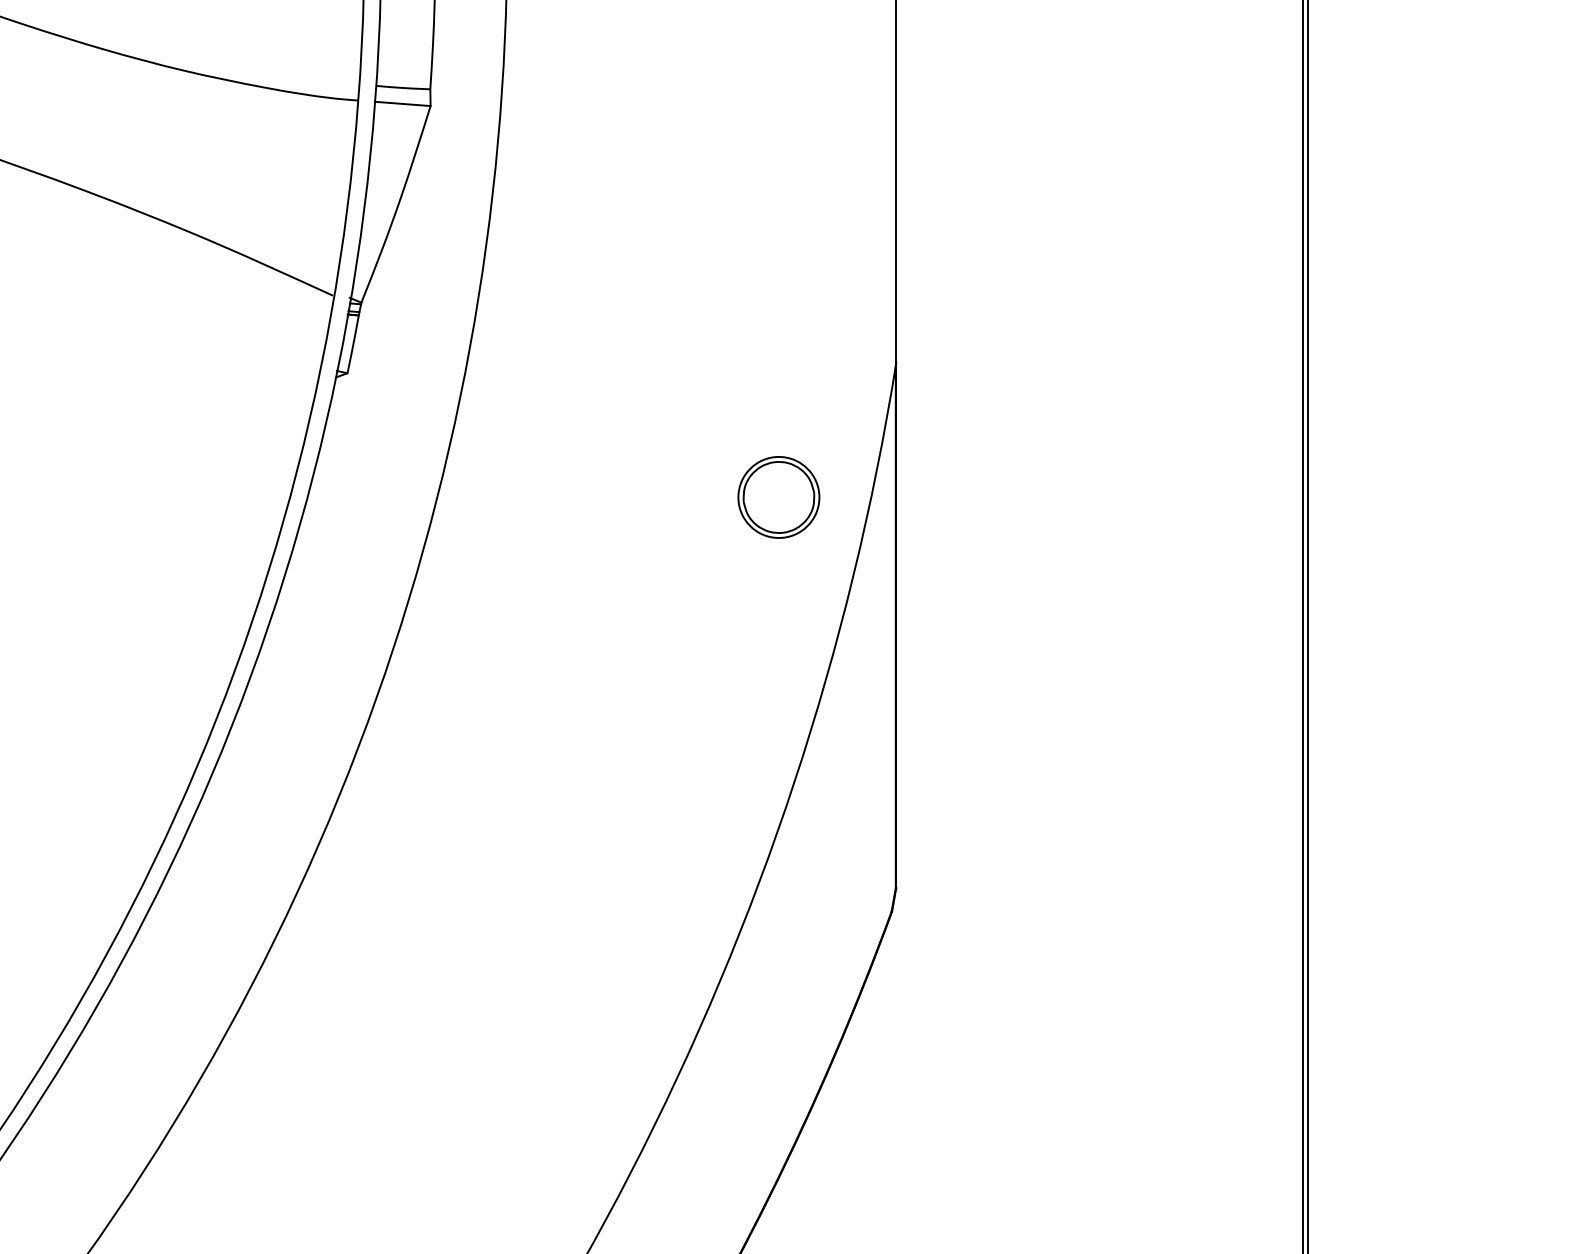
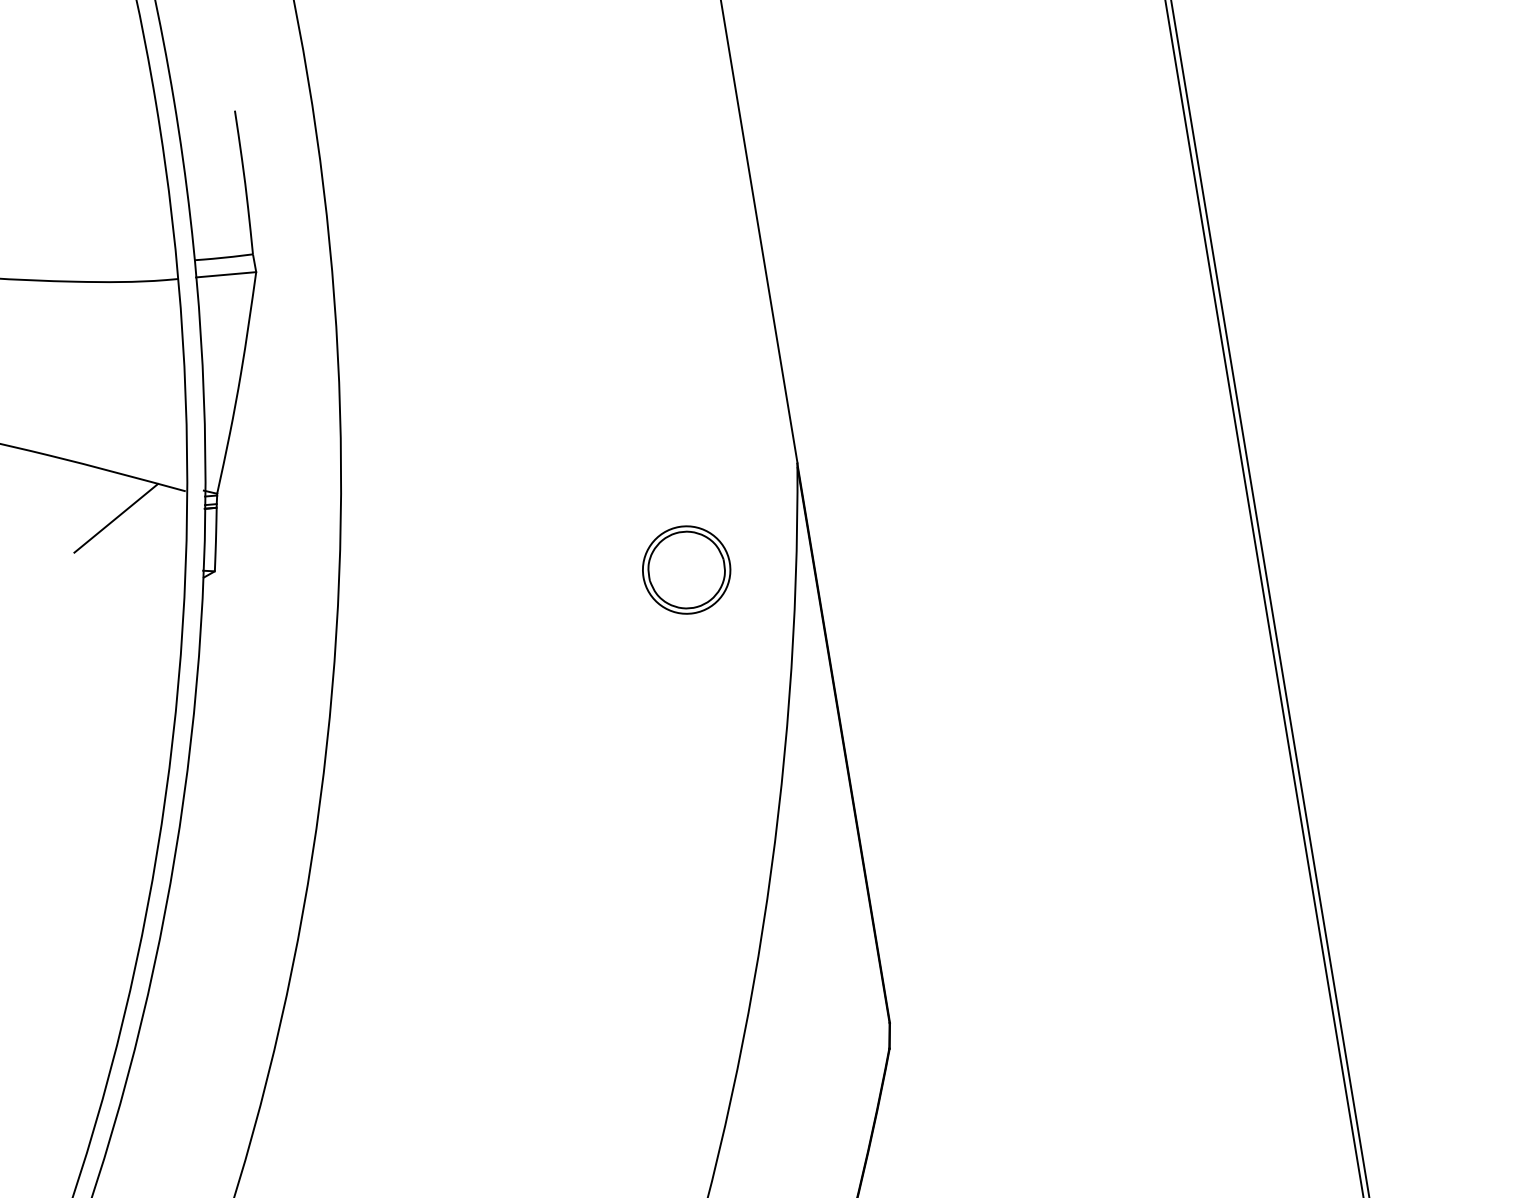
line: (265, 309) -> (116, 517), added
part: (778, 497) -> (686, 570), moved

